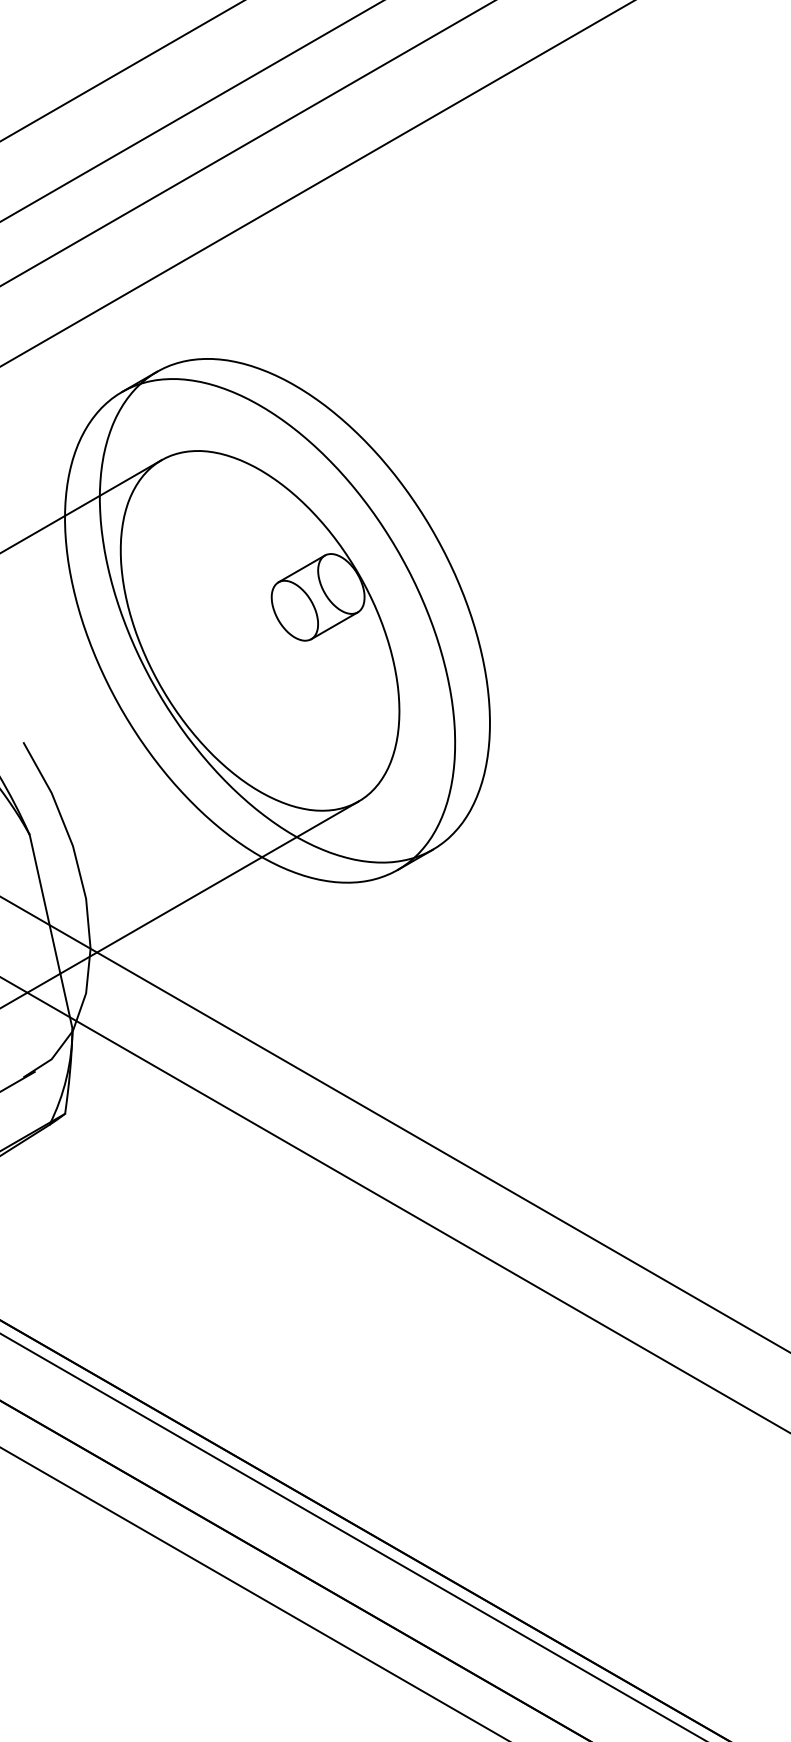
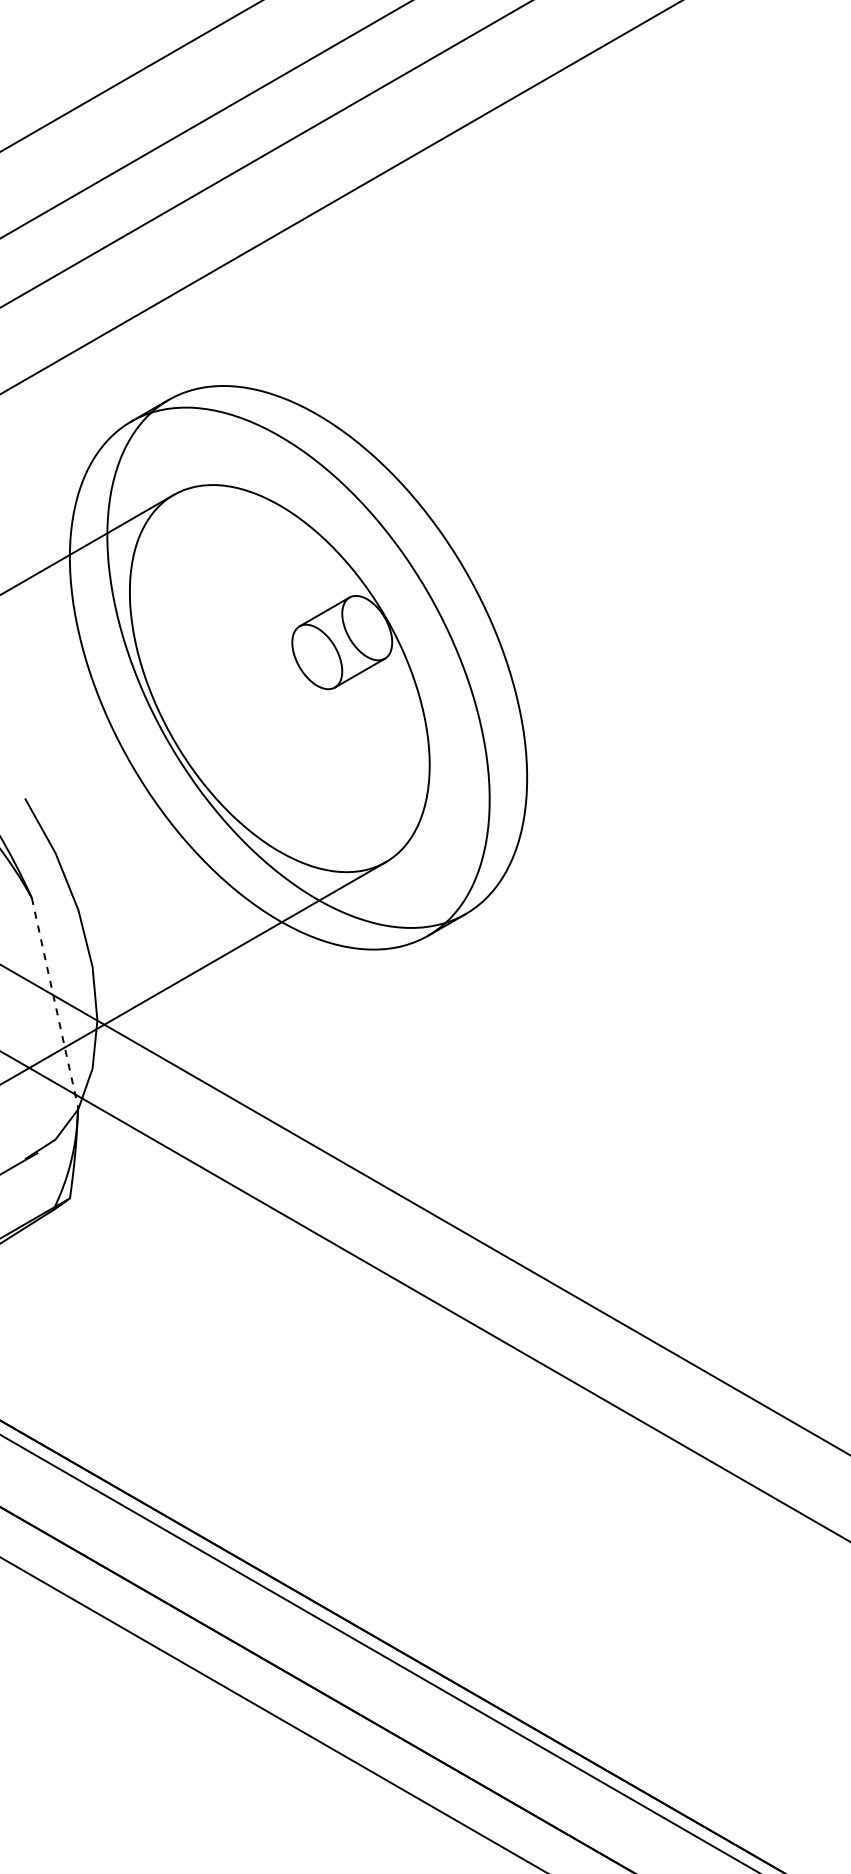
line: (50, 931) -> (54, 1002), solid -> dashed

